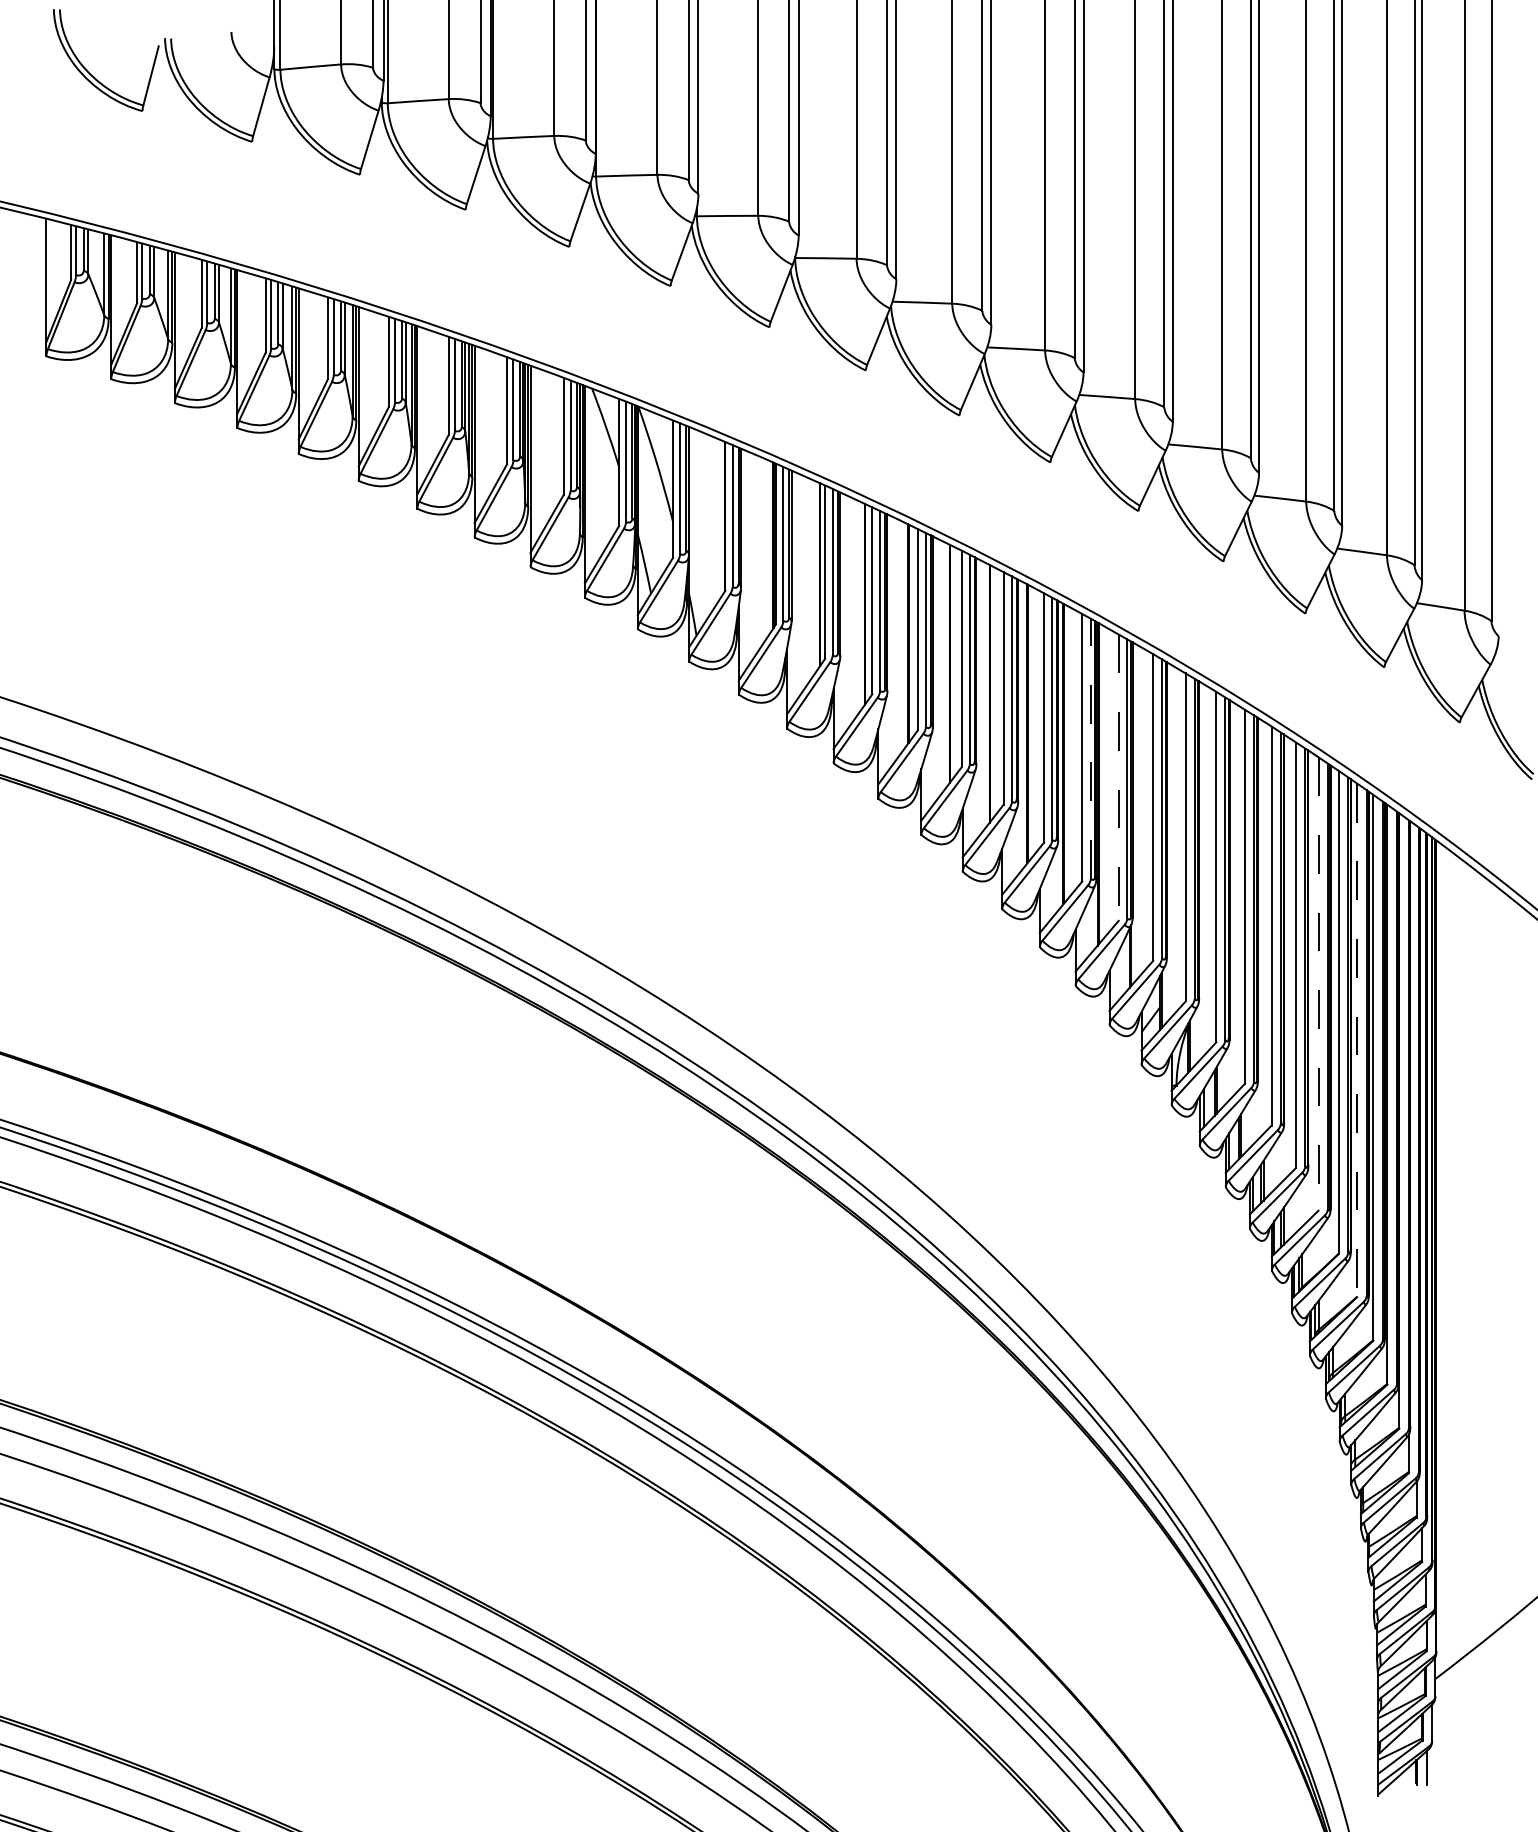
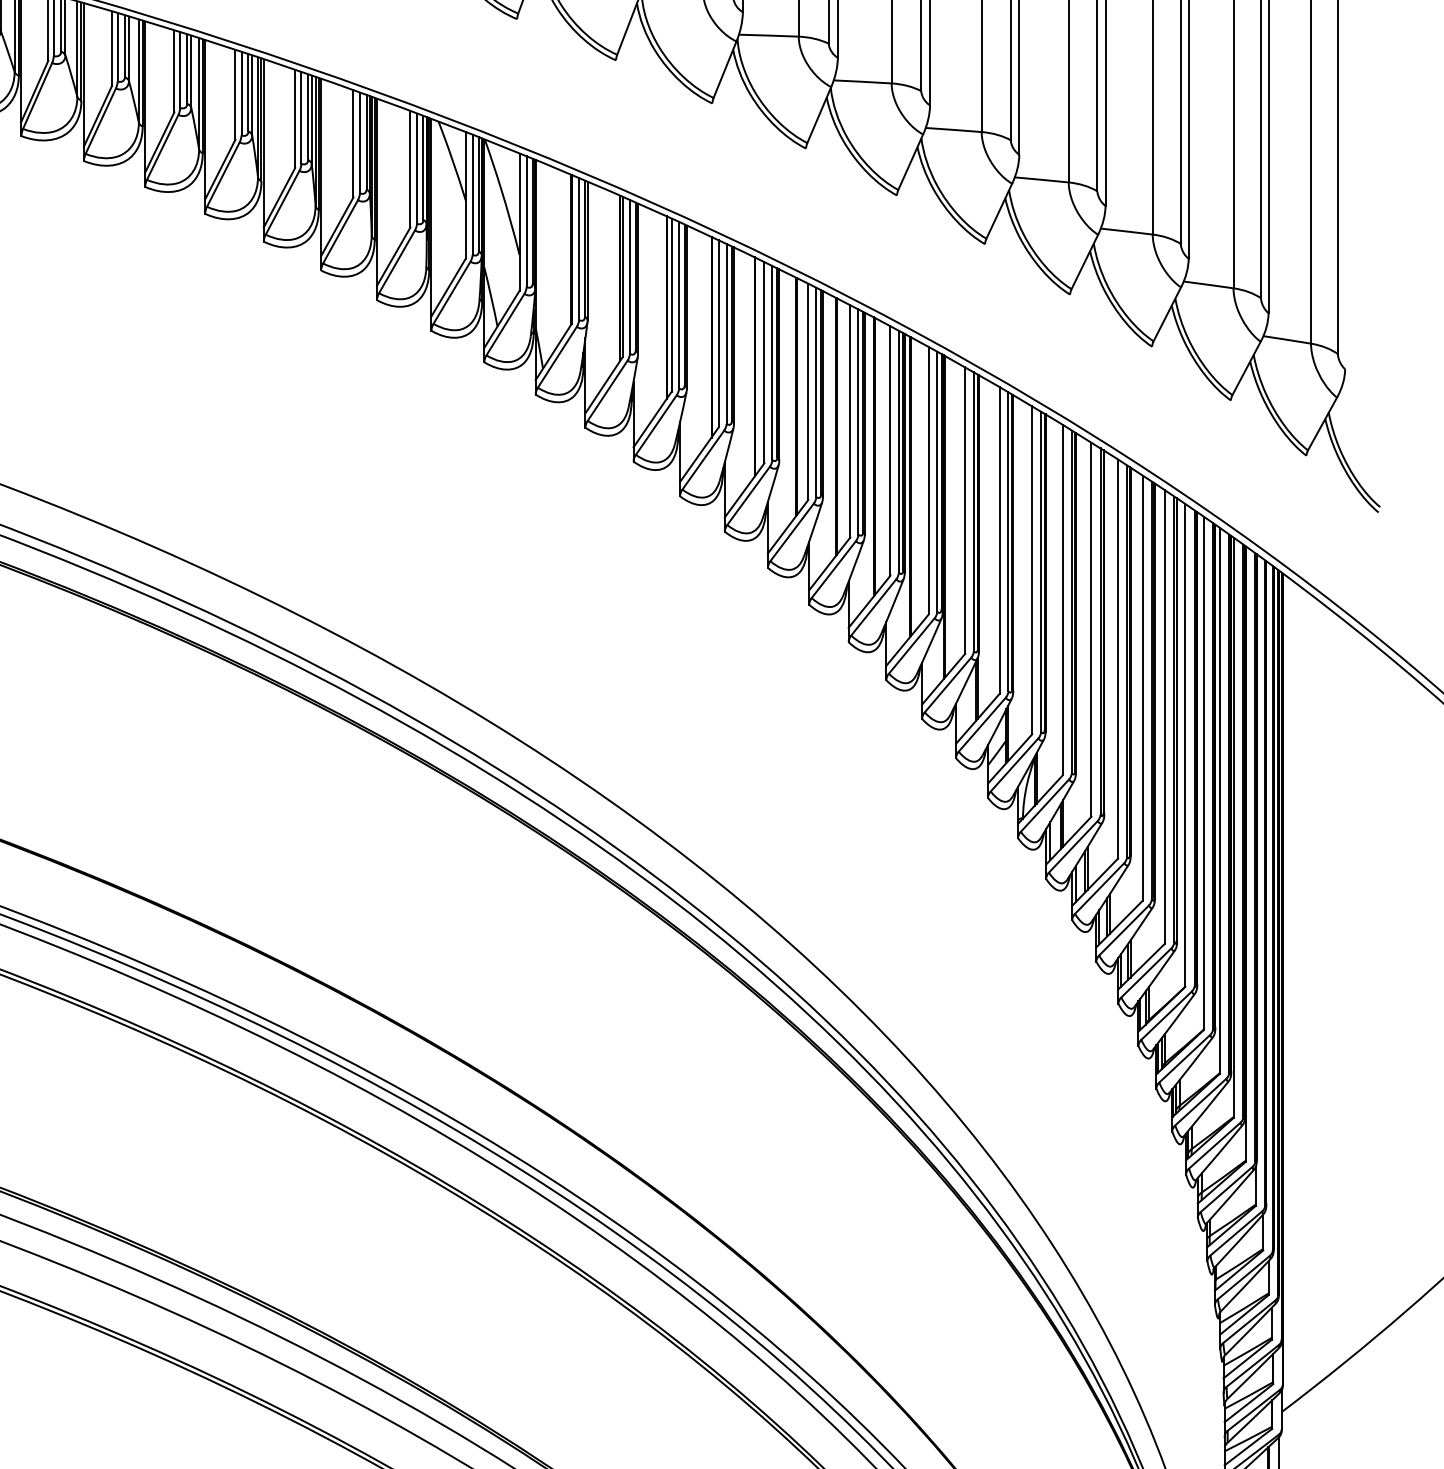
line: (1090, 748) -> (936, 481), dashed -> solid
line: (1118, 778) -> (964, 511), dashed -> solid
line: (1318, 984) -> (1164, 717), dashed -> solid
line: (1357, 1040) -> (1203, 773), dashed -> solid

